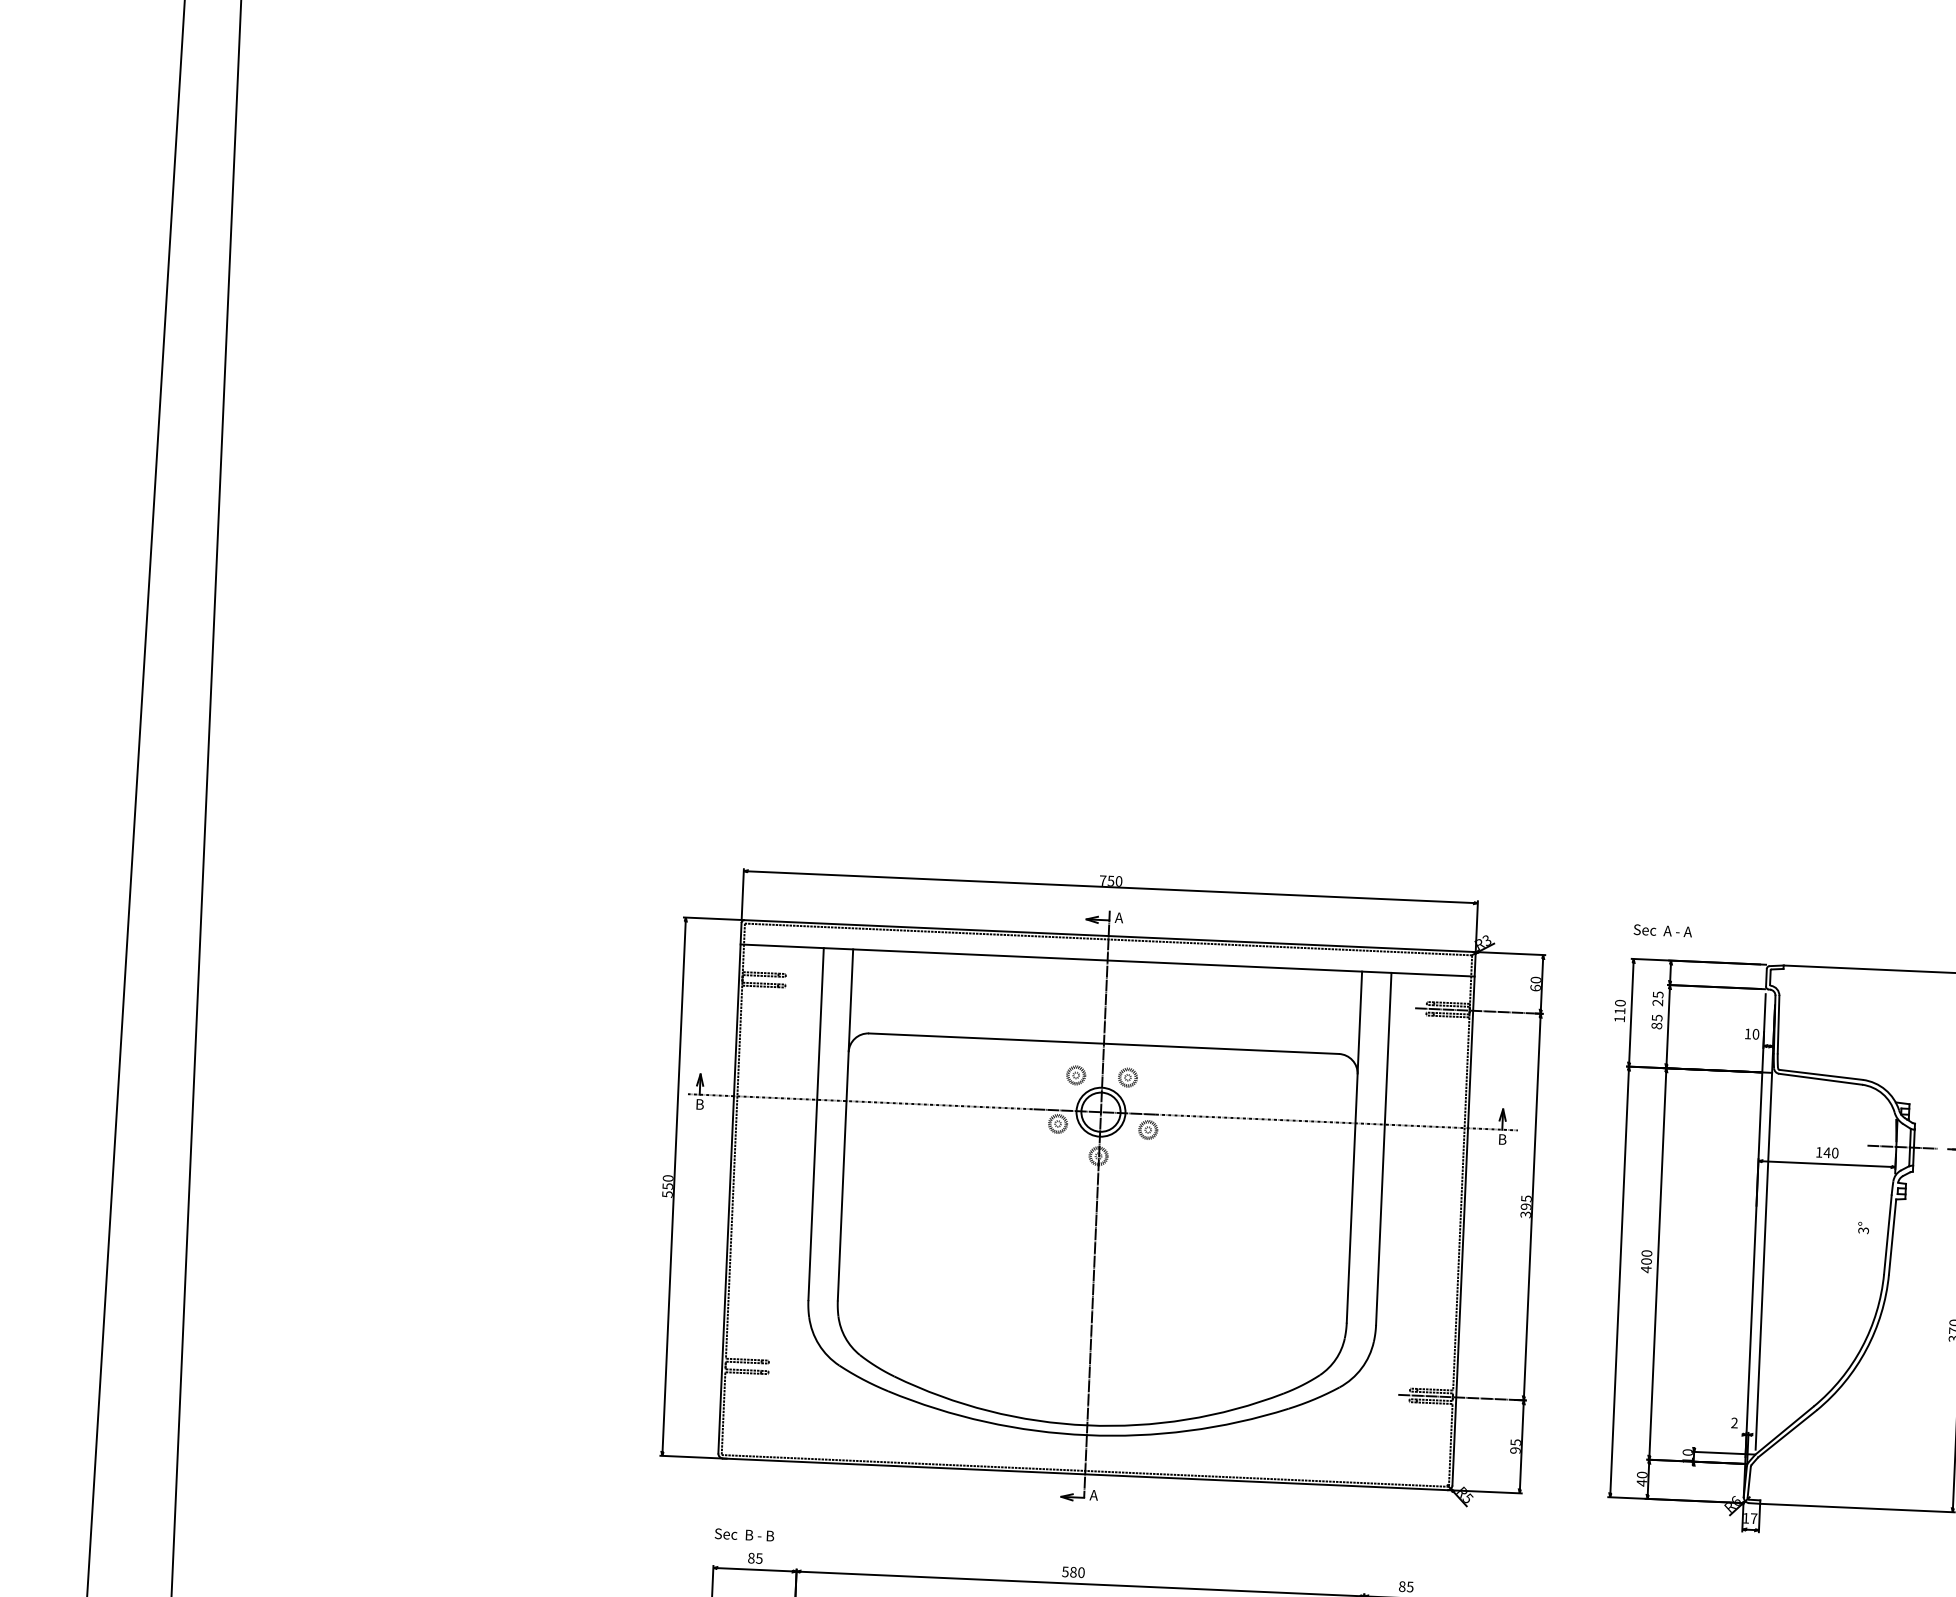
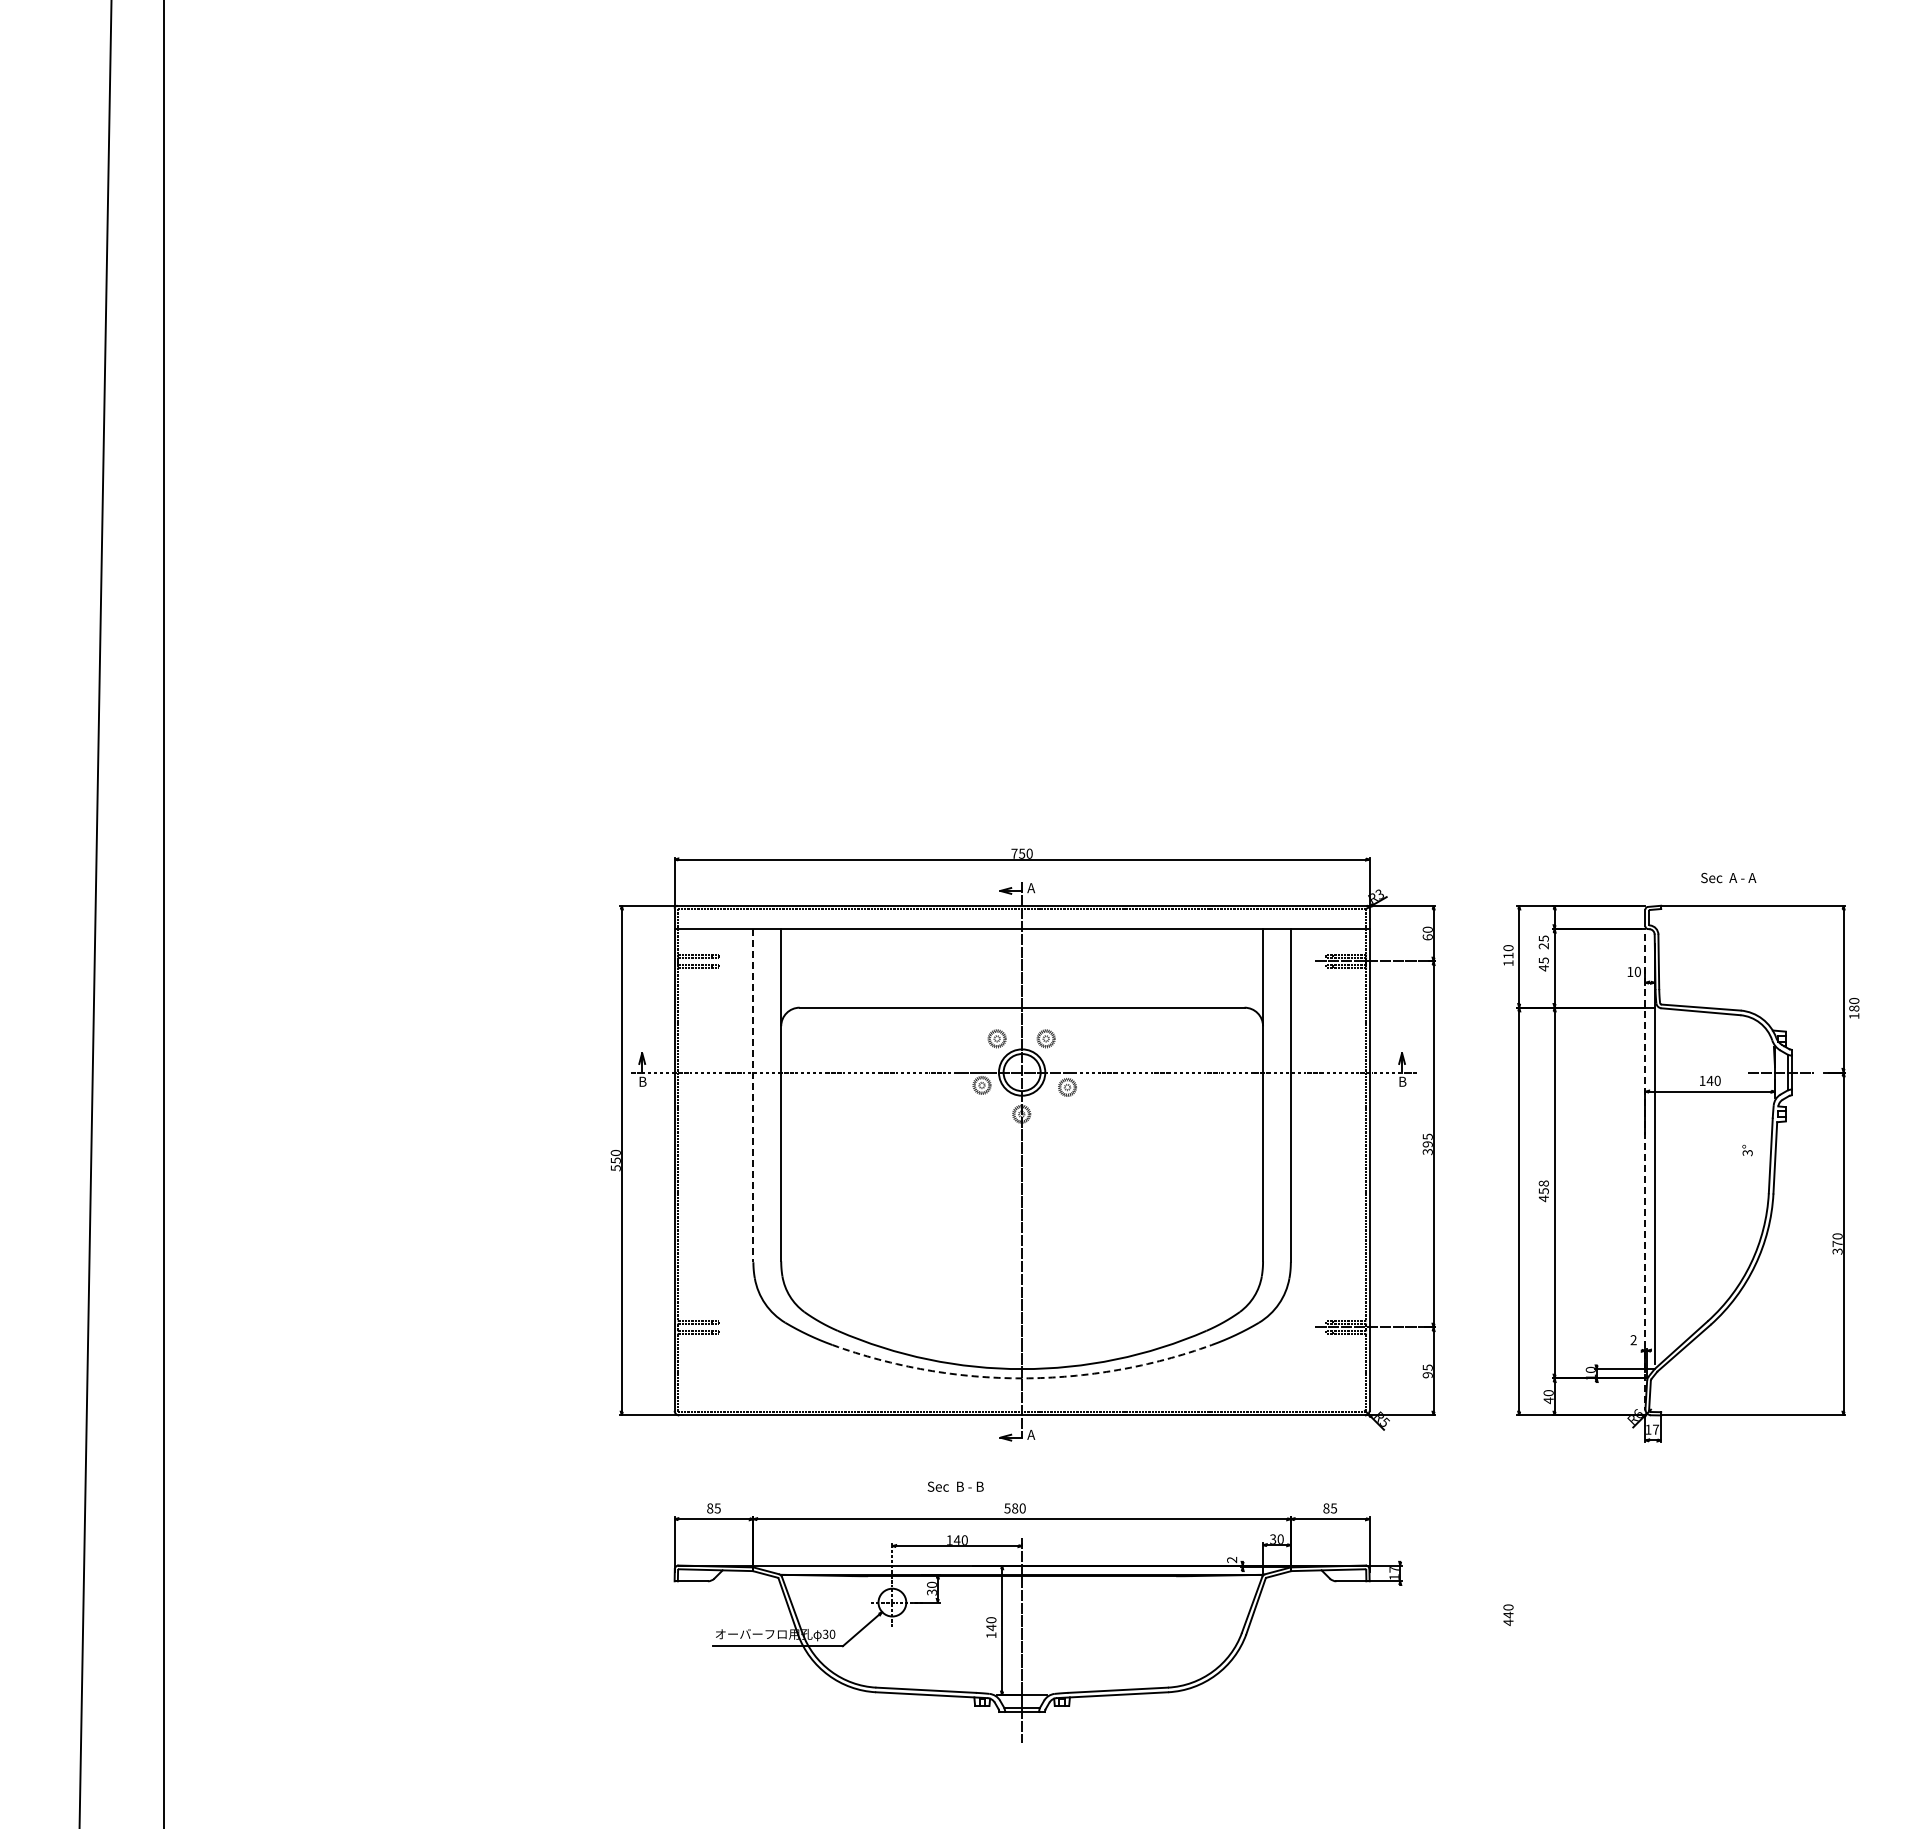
text: (1662, 930) -> (1728, 877), moved
text: (1656, 1025) -> (1543, 967), 85 -> 45
line: (816, 1124) -> (753, 1095), solid -> dashed
line: (1754, 1246) -> (1645, 1172), solid -> dashed
text: (1646, 1257) -> (1543, 1187), 400 -> 458
arc: (1087, 1435) -> (1022, 1378), solid -> dashed
text: (744, 1534) -> (955, 1486), moved

